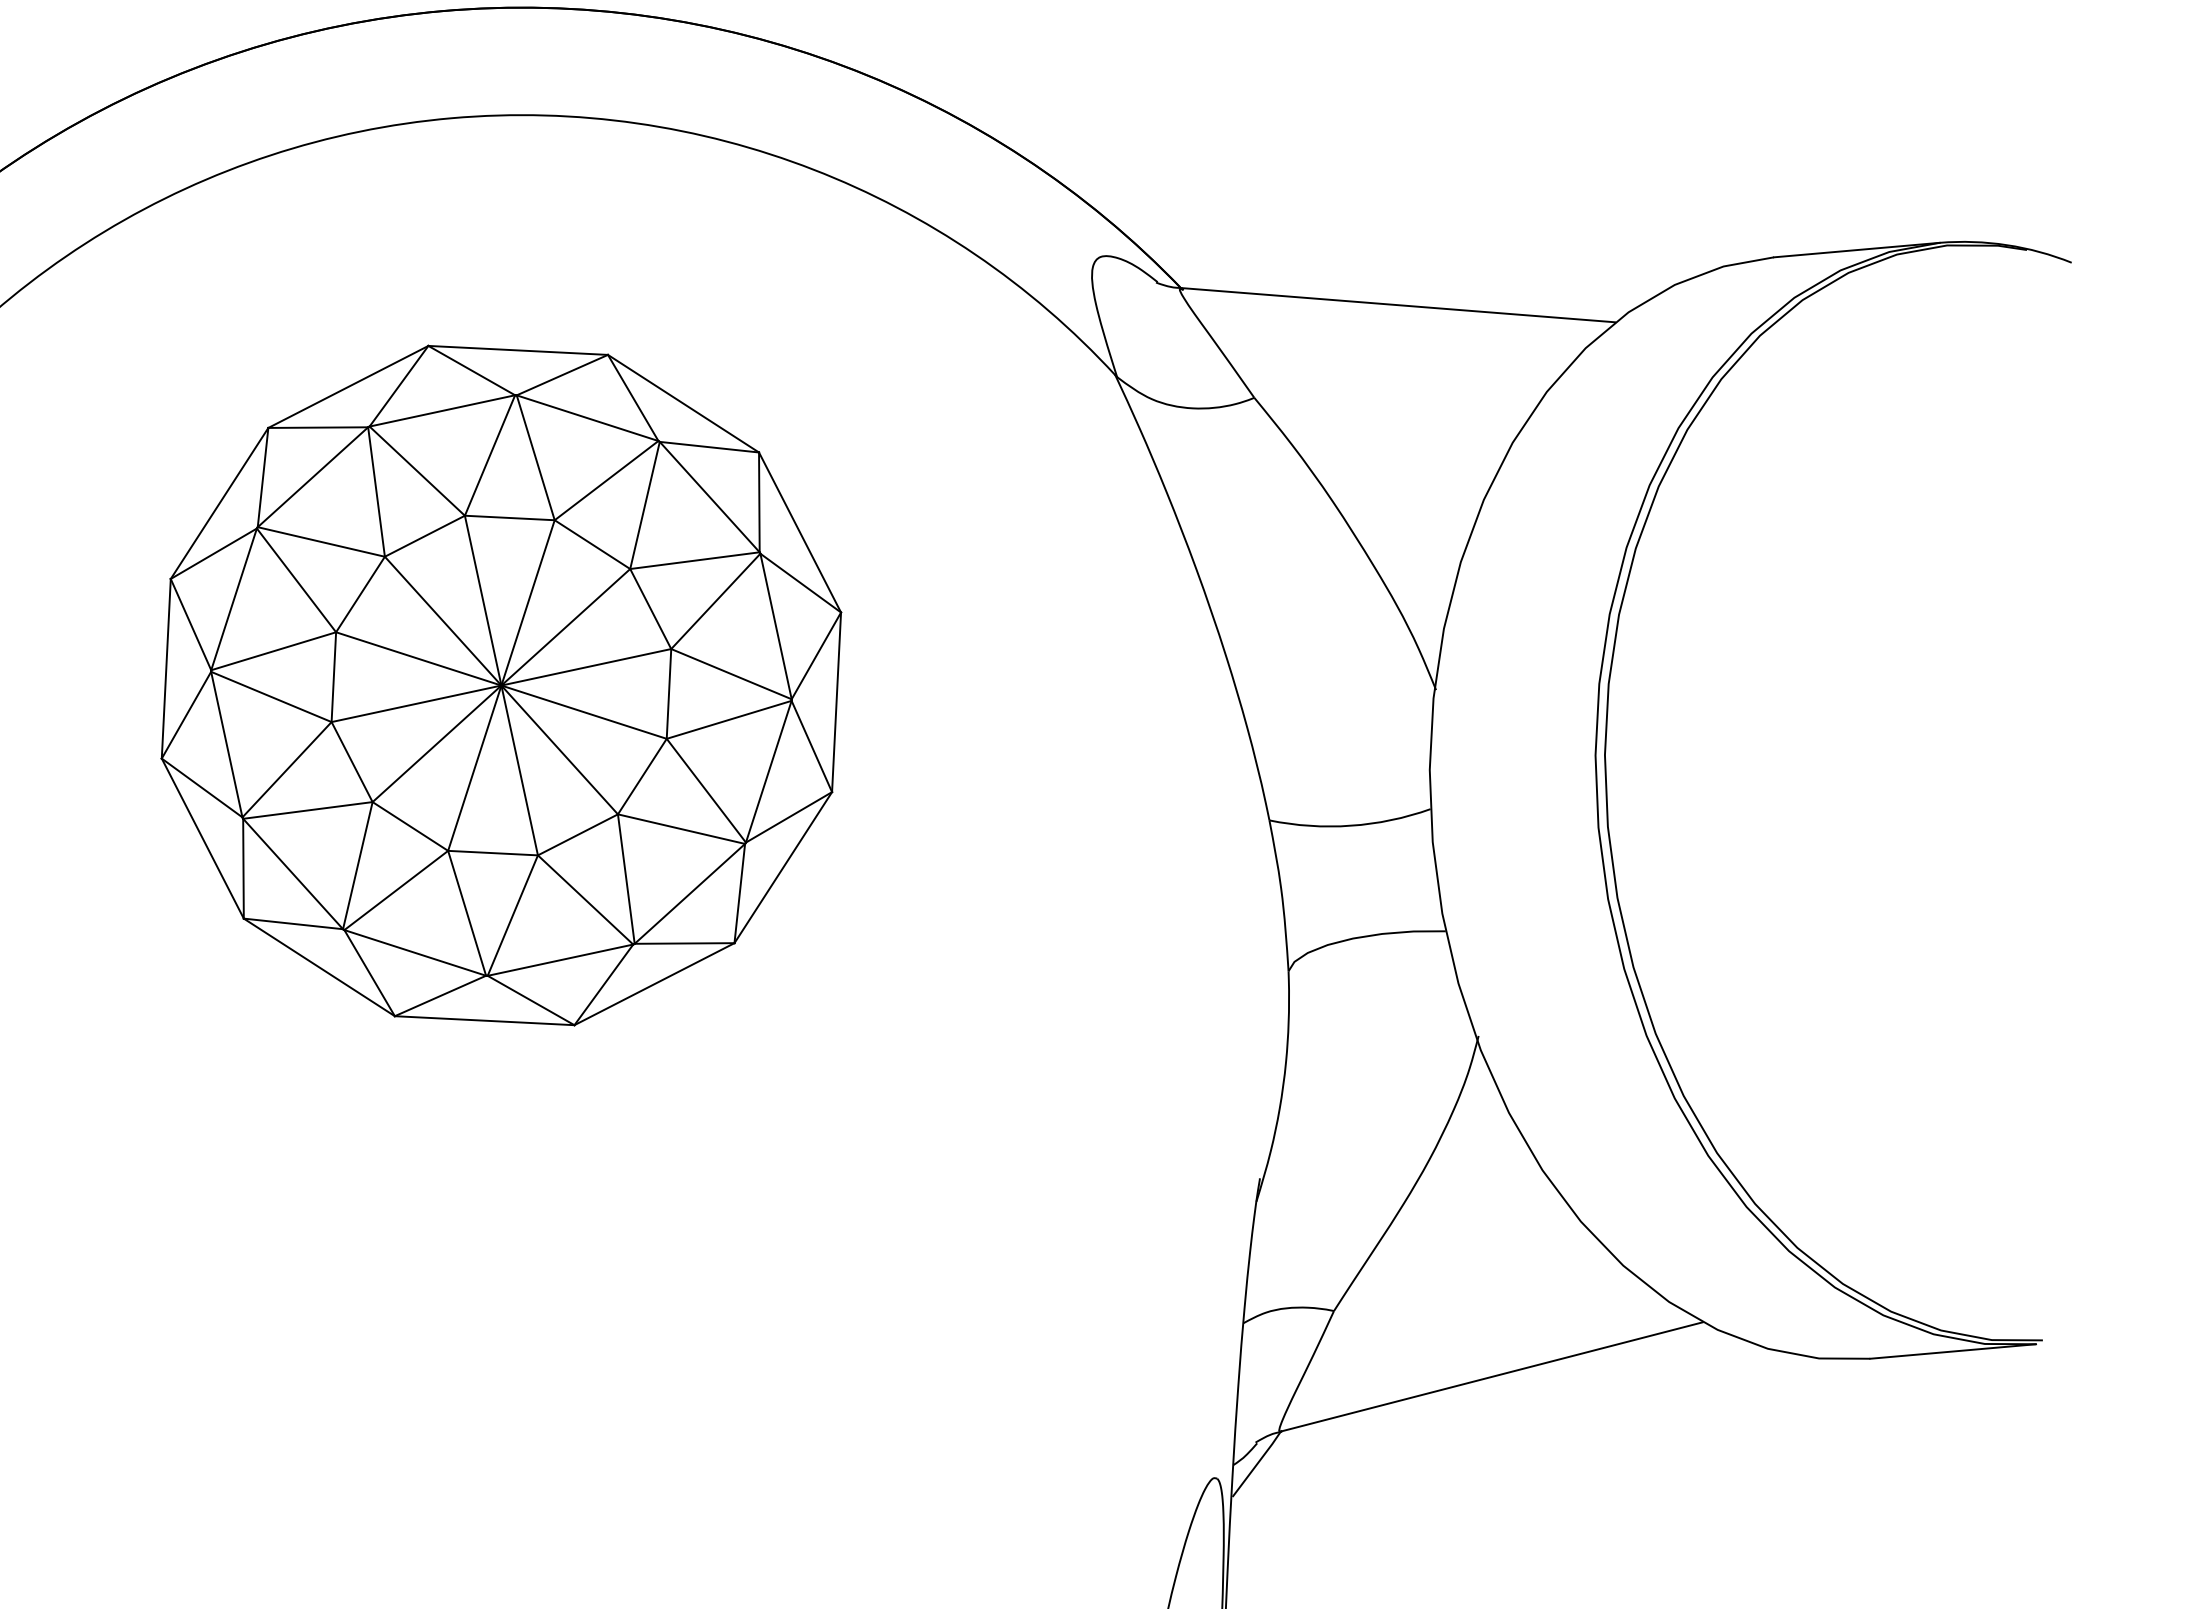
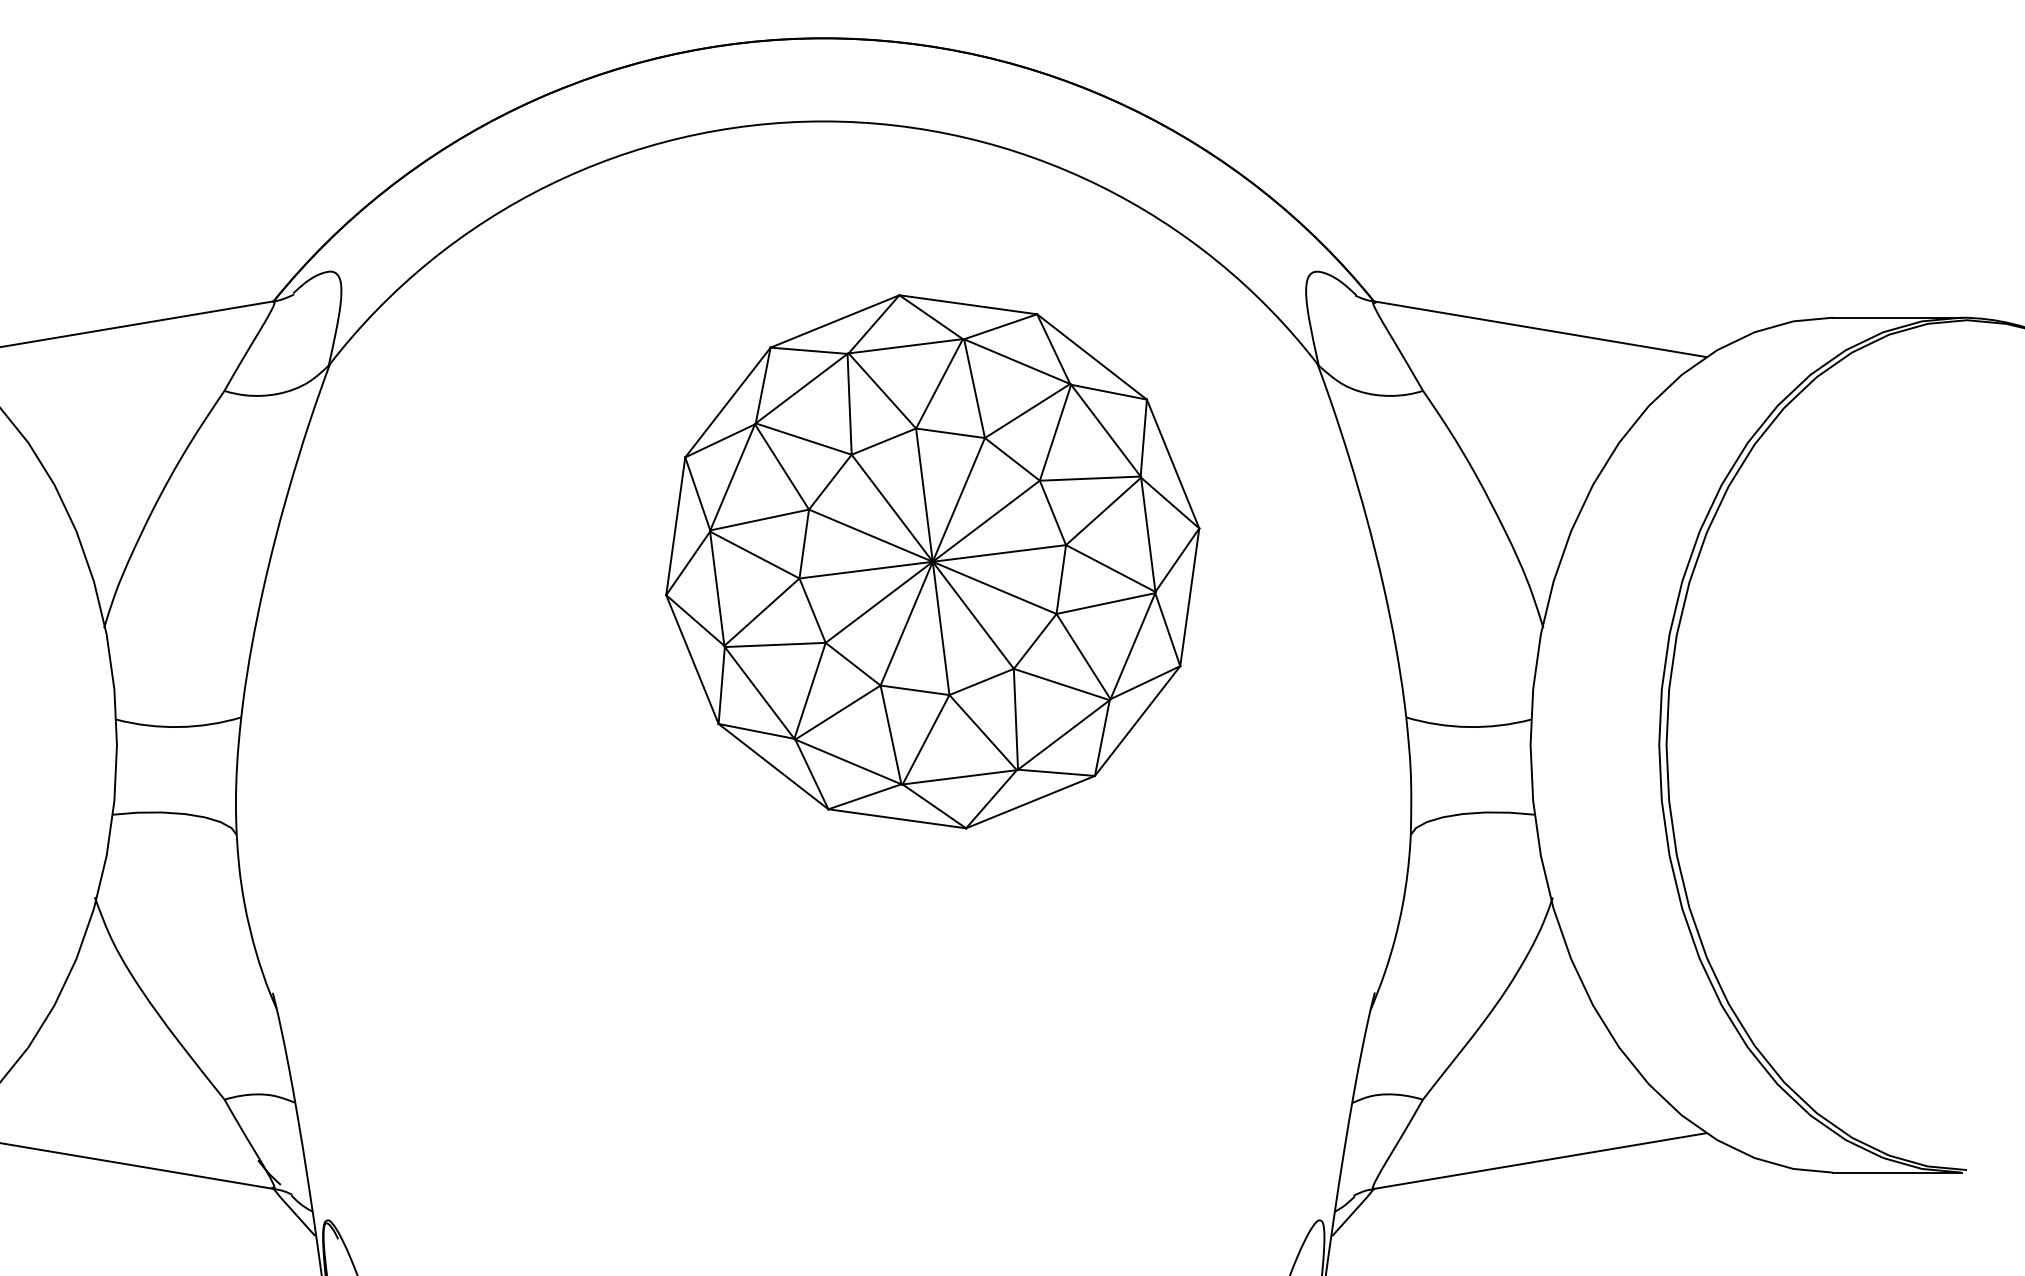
part: (501, 685) -> (932, 561), moved

